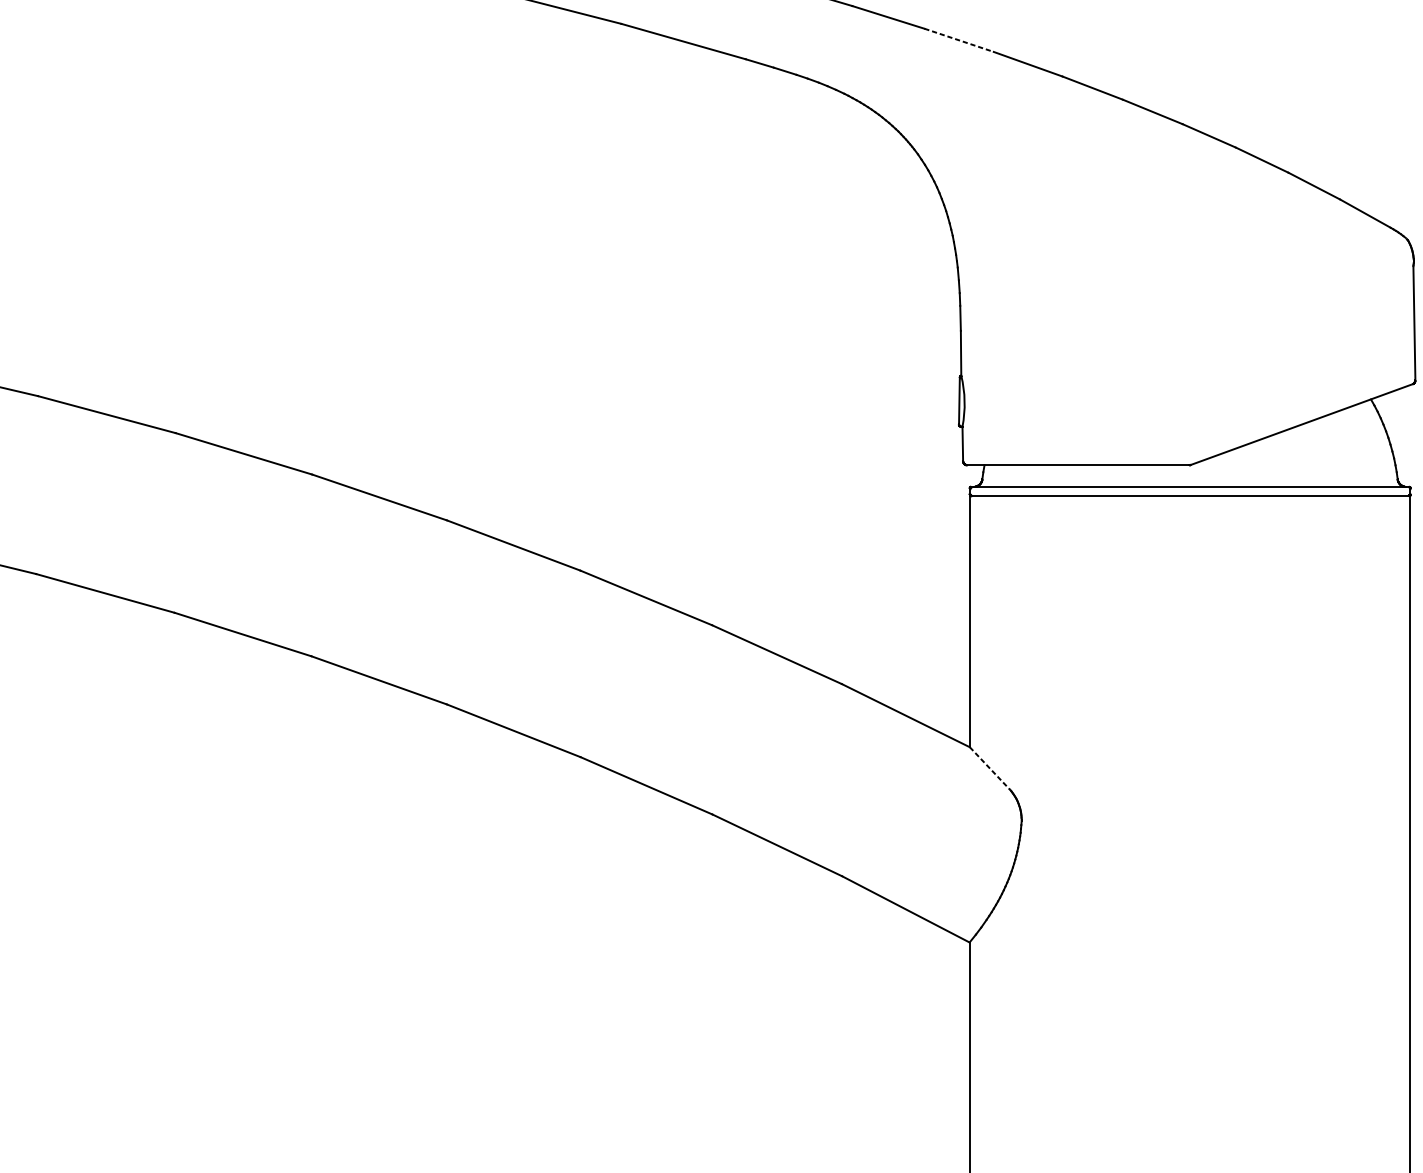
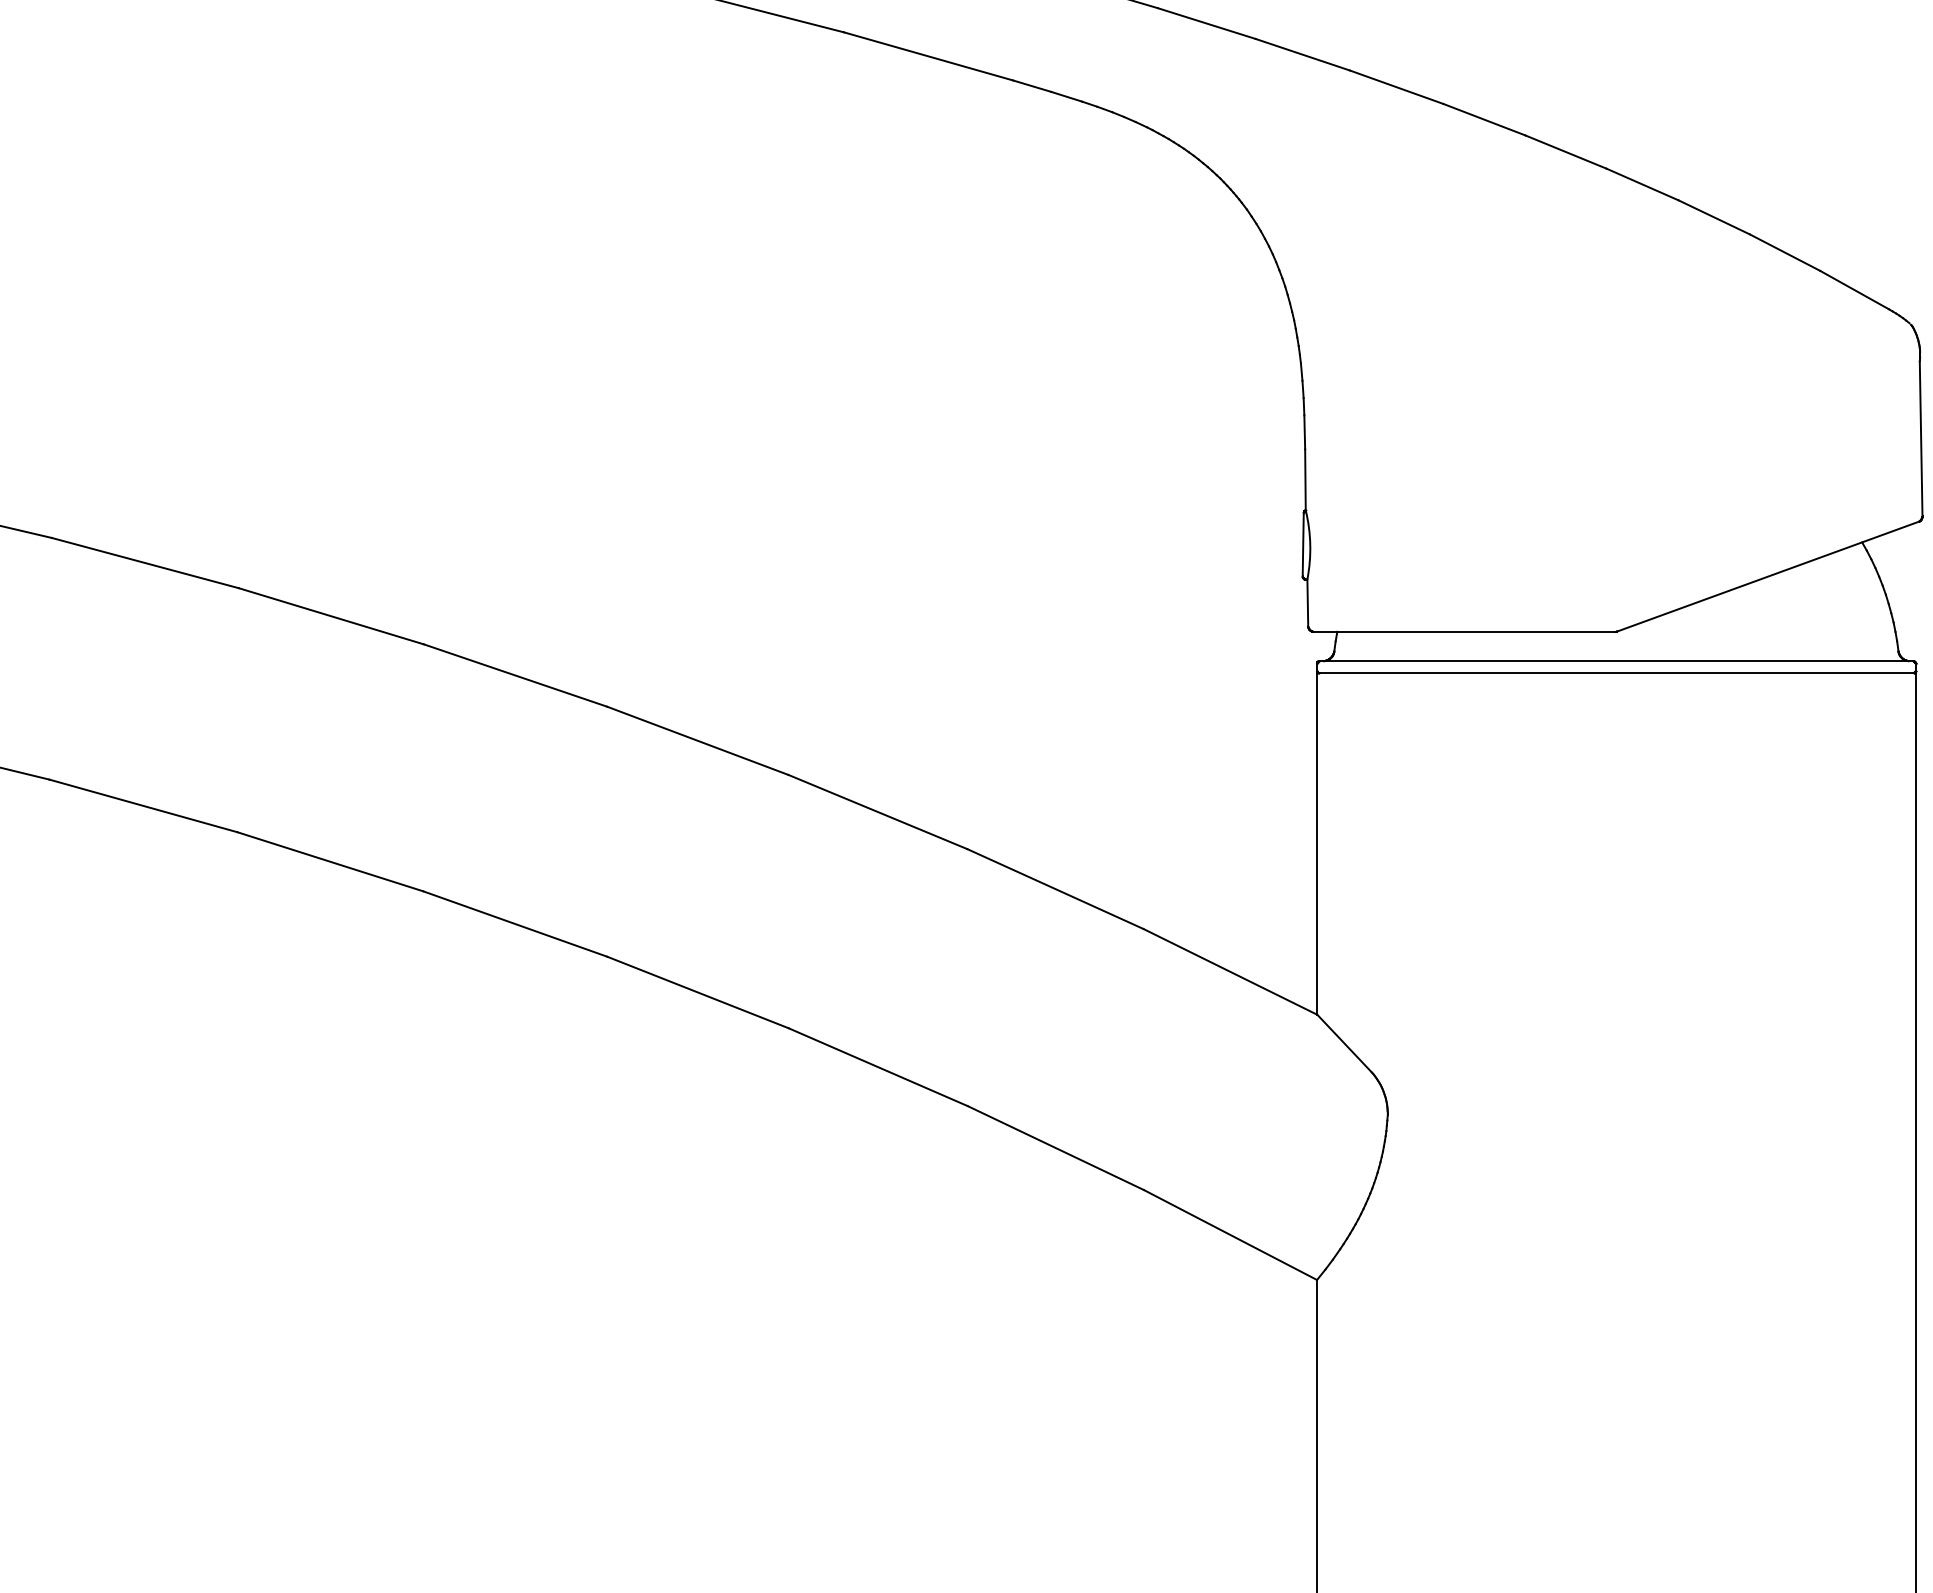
line: (958, 40) -> (1302, 54), dashed -> solid
line: (989, 768) -> (1344, 1043), dashed -> solid

